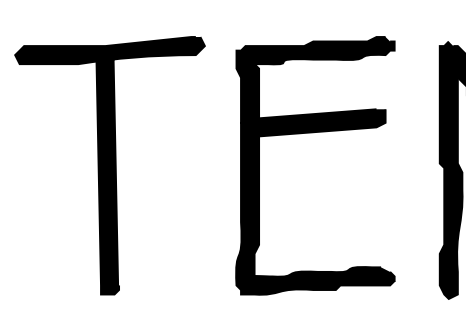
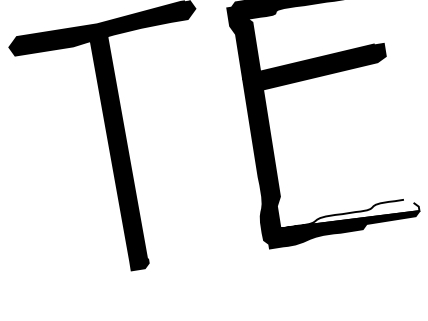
fill: (324, 273) -> (349, 214), removed

